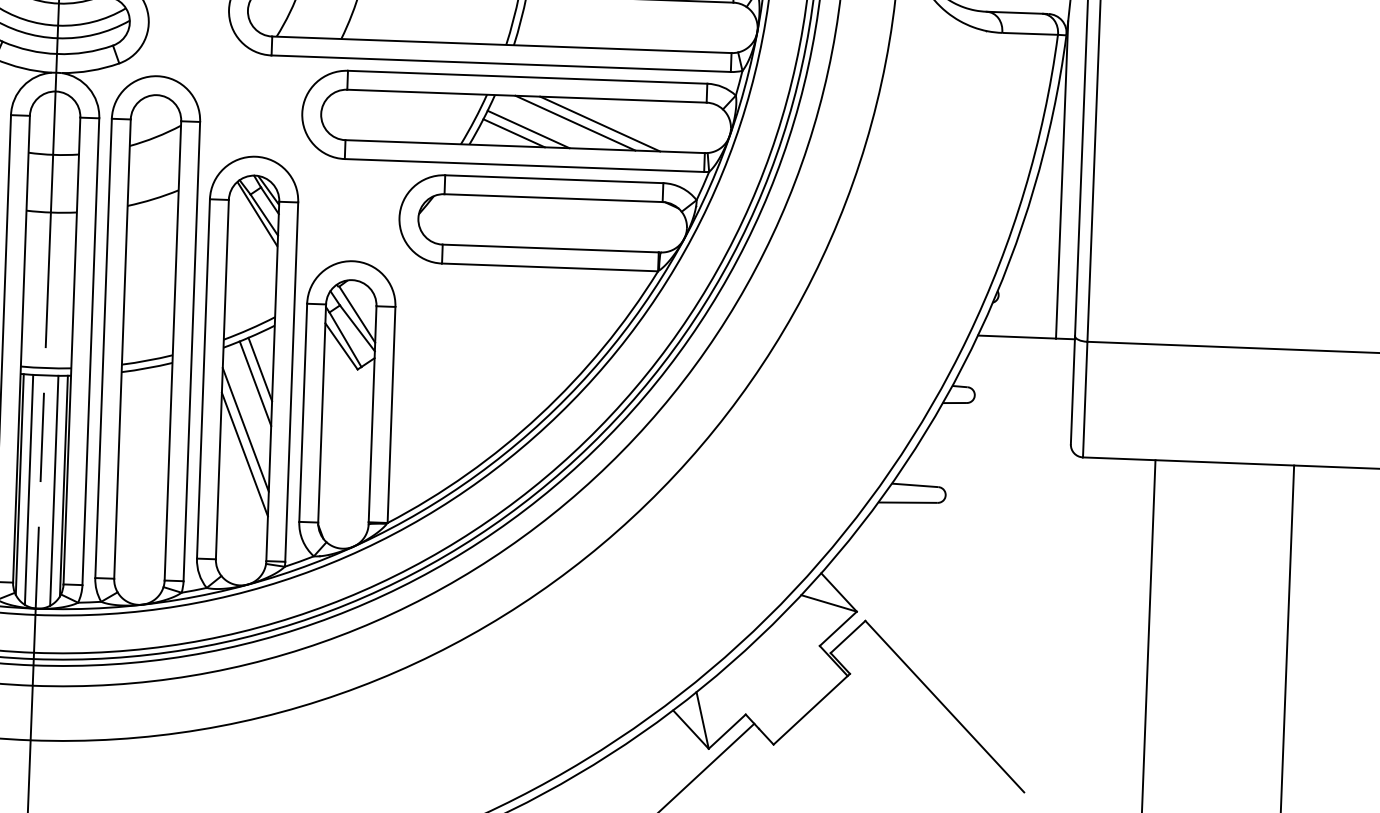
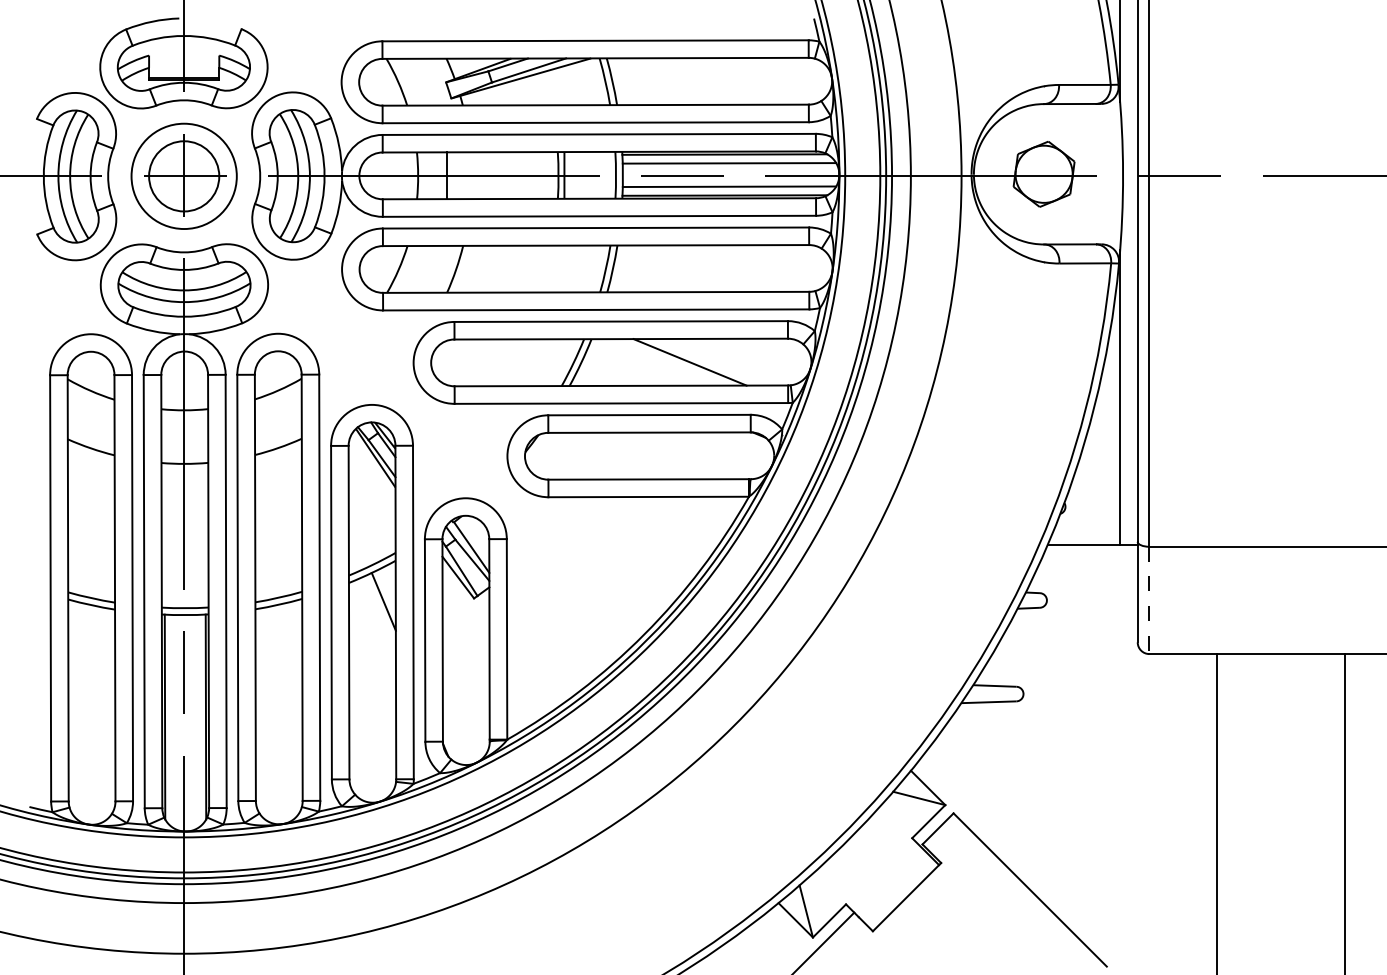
line: (574, 123) -> (666, 362), removed
line: (528, 129) -> (623, 369), removed
line: (513, 132) -> (610, 373), removed
line: (255, 382) -> (379, 614), removed
line: (1085, 399) -> (1149, 600), solid -> dashed
line: (245, 428) -> (372, 657), removed
line: (244, 453) -> (372, 680), removed
line: (28, 489) -> (173, 721), removed
line: (53, 490) -> (196, 721), removed

